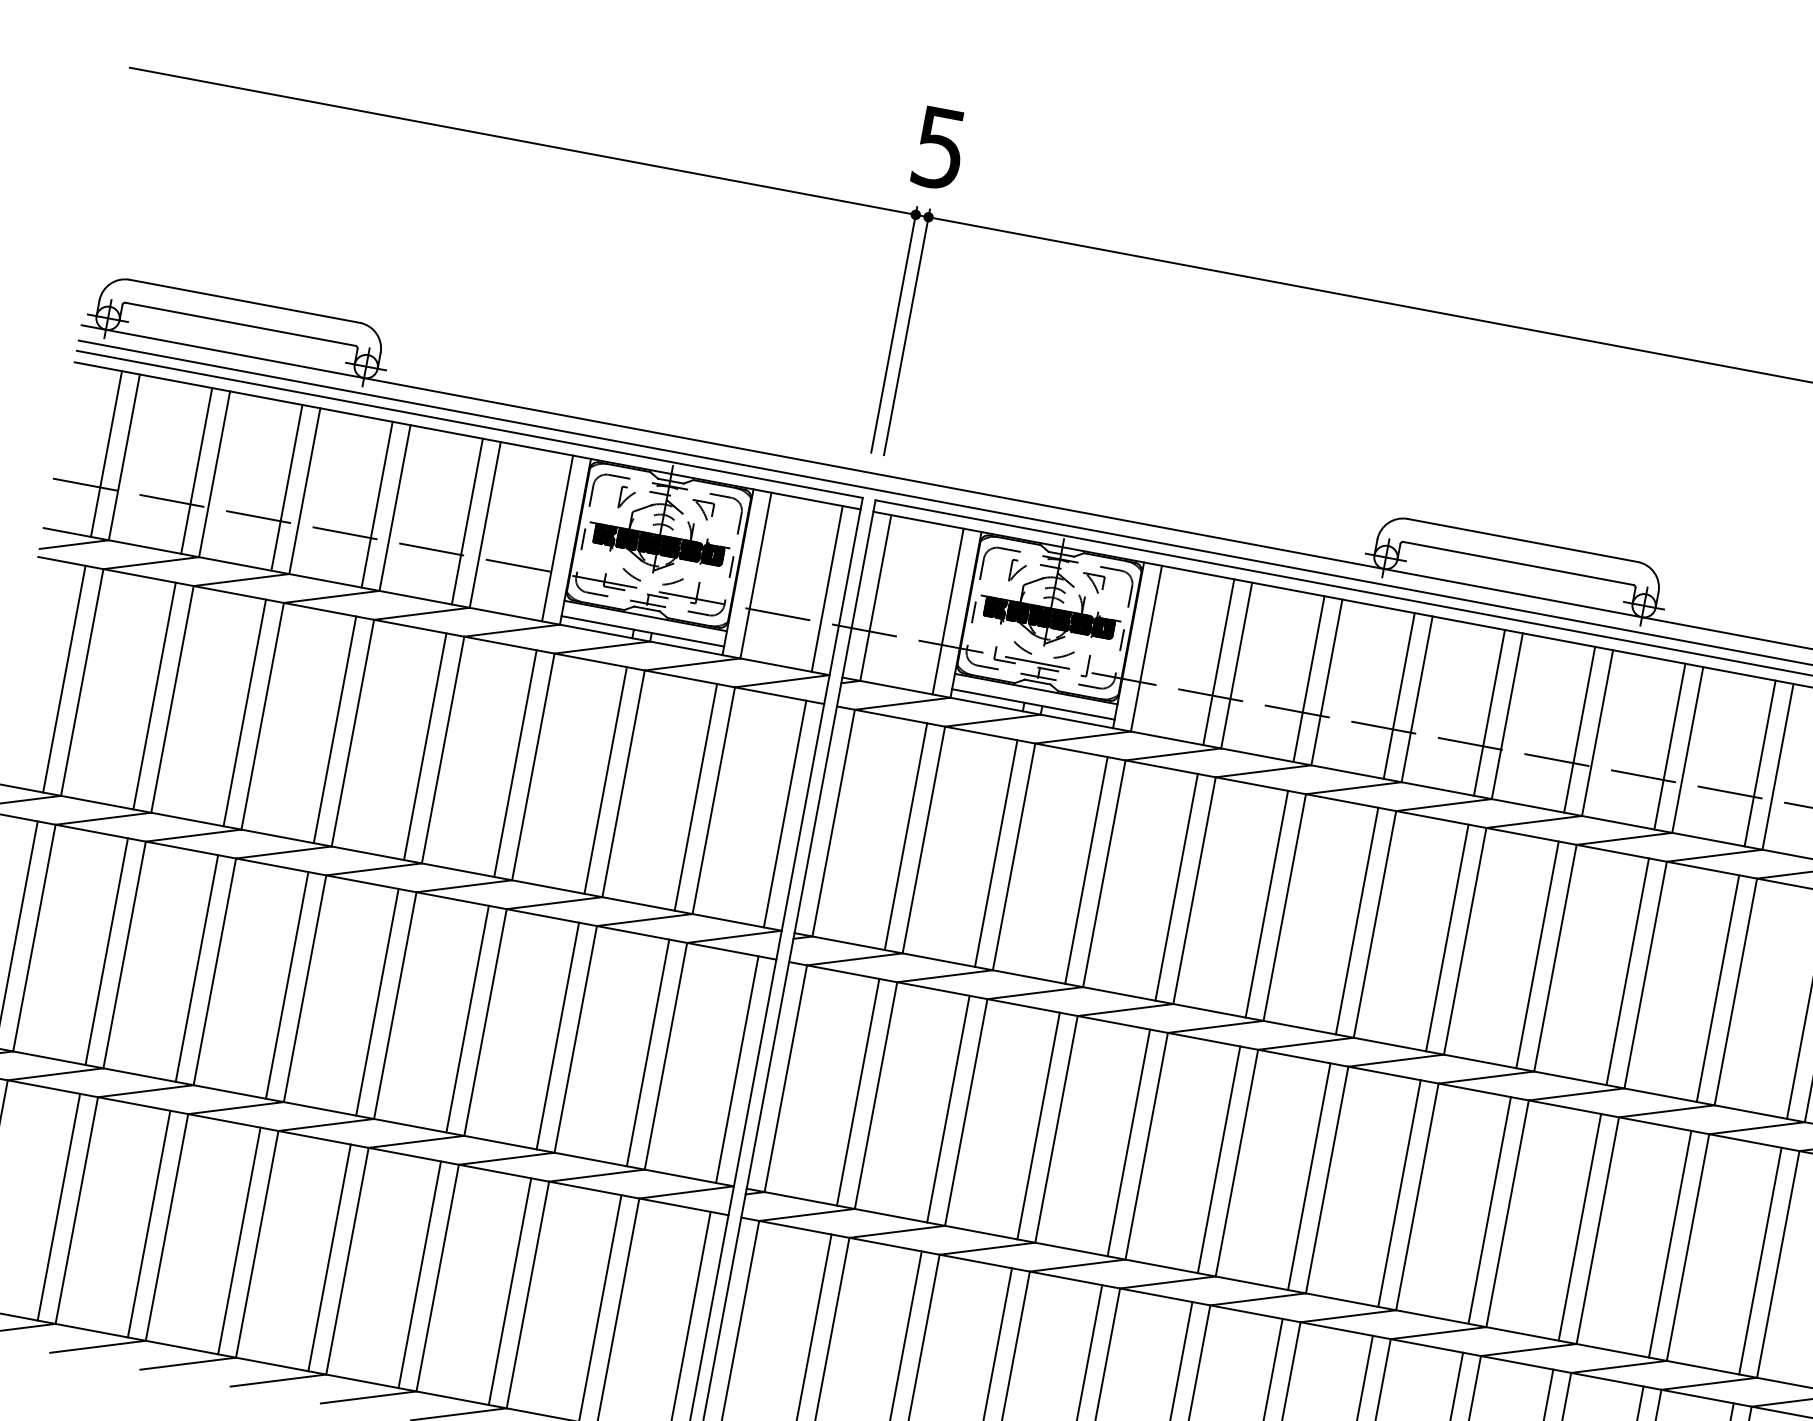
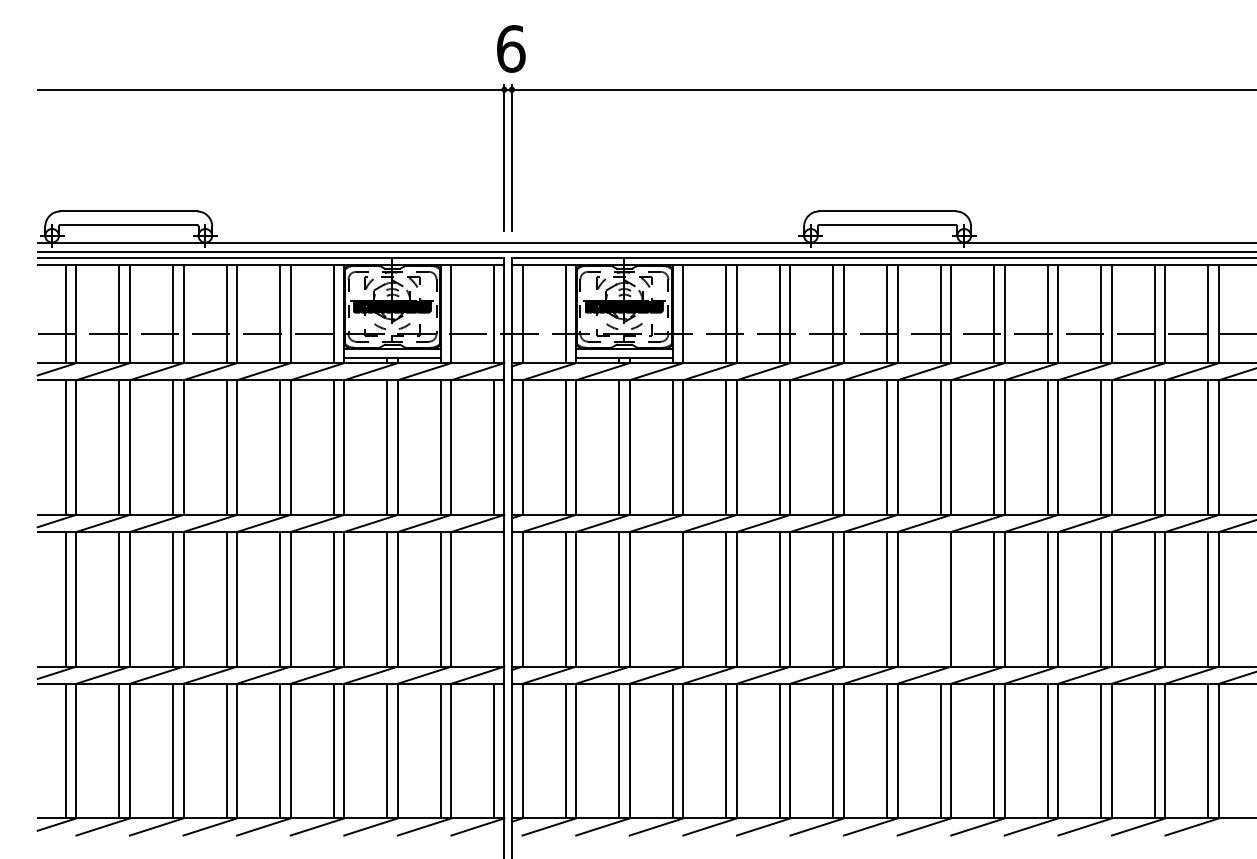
text: (940, 147) -> (511, 48), 5 -> 6
line: (736, 1069) -> (493, 599), removed
line: (1038, 1126) -> (672, 599), removed
line: (1489, 1210) -> (940, 599), removed

